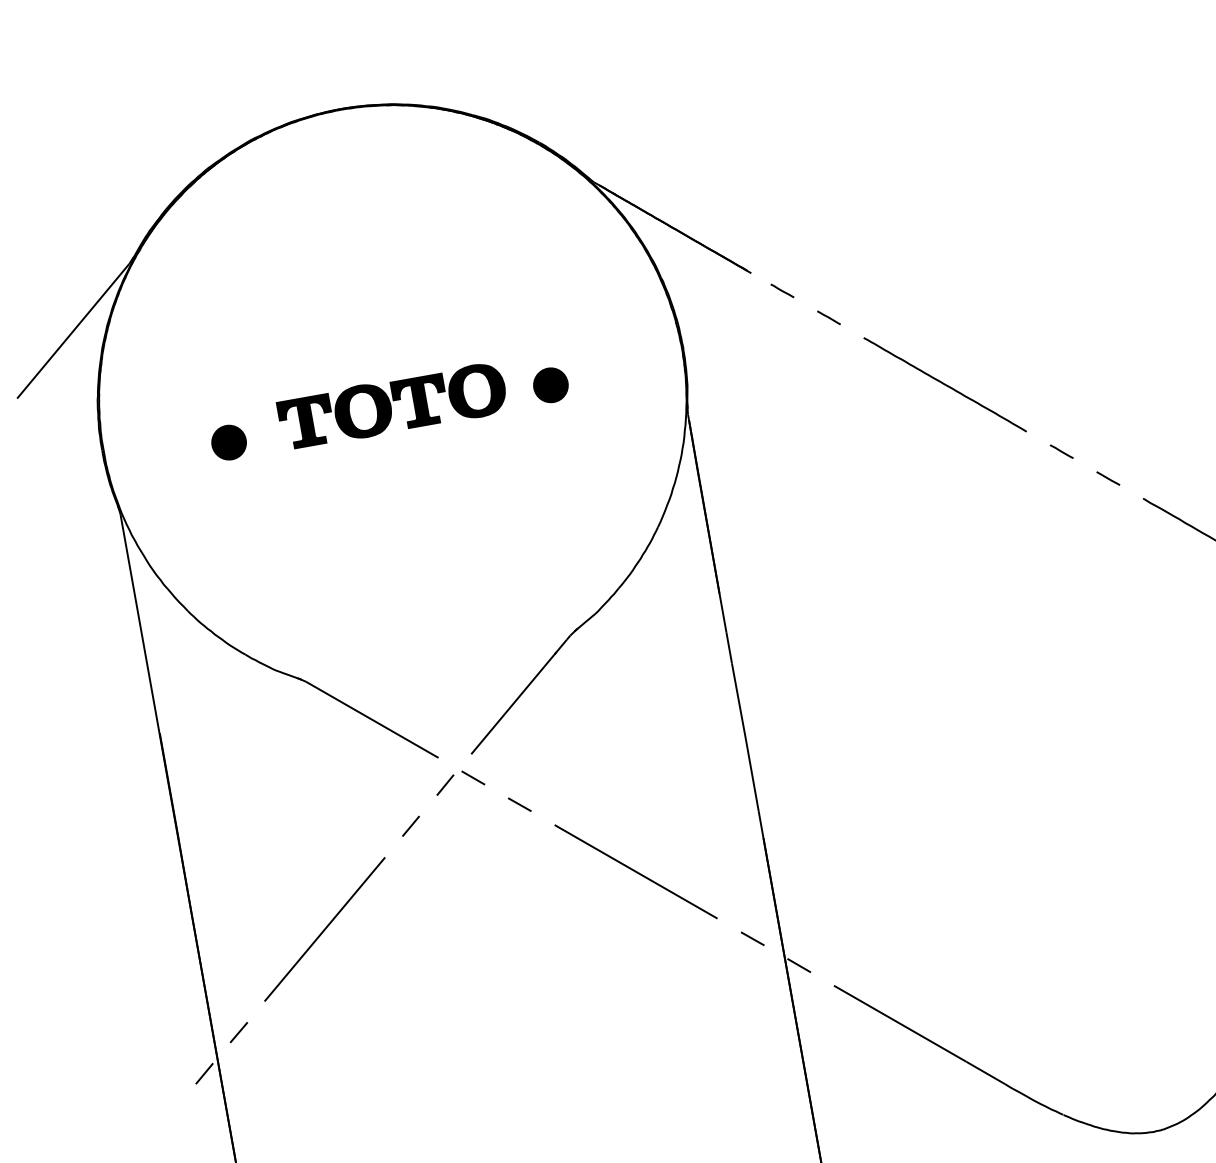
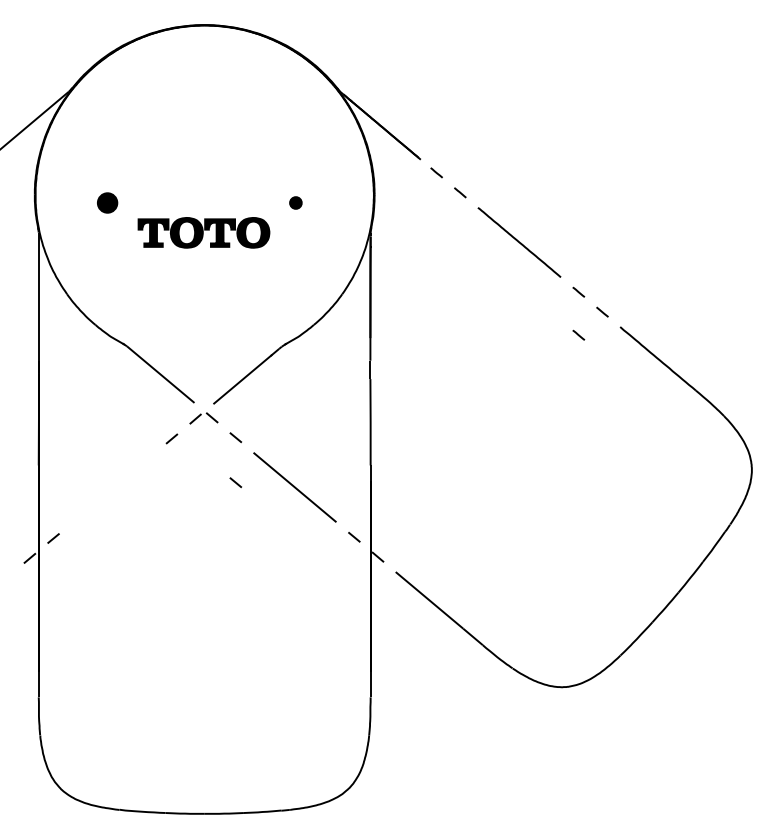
part: (550, 384) -> (295, 202), size x0.6
part: (391, 405) -> (203, 232), moved
line: (1074, 524) -> (578, 334), added
line: (532, 881) -> (235, 482), added
line: (324, 929) -> (112, 488), removed

